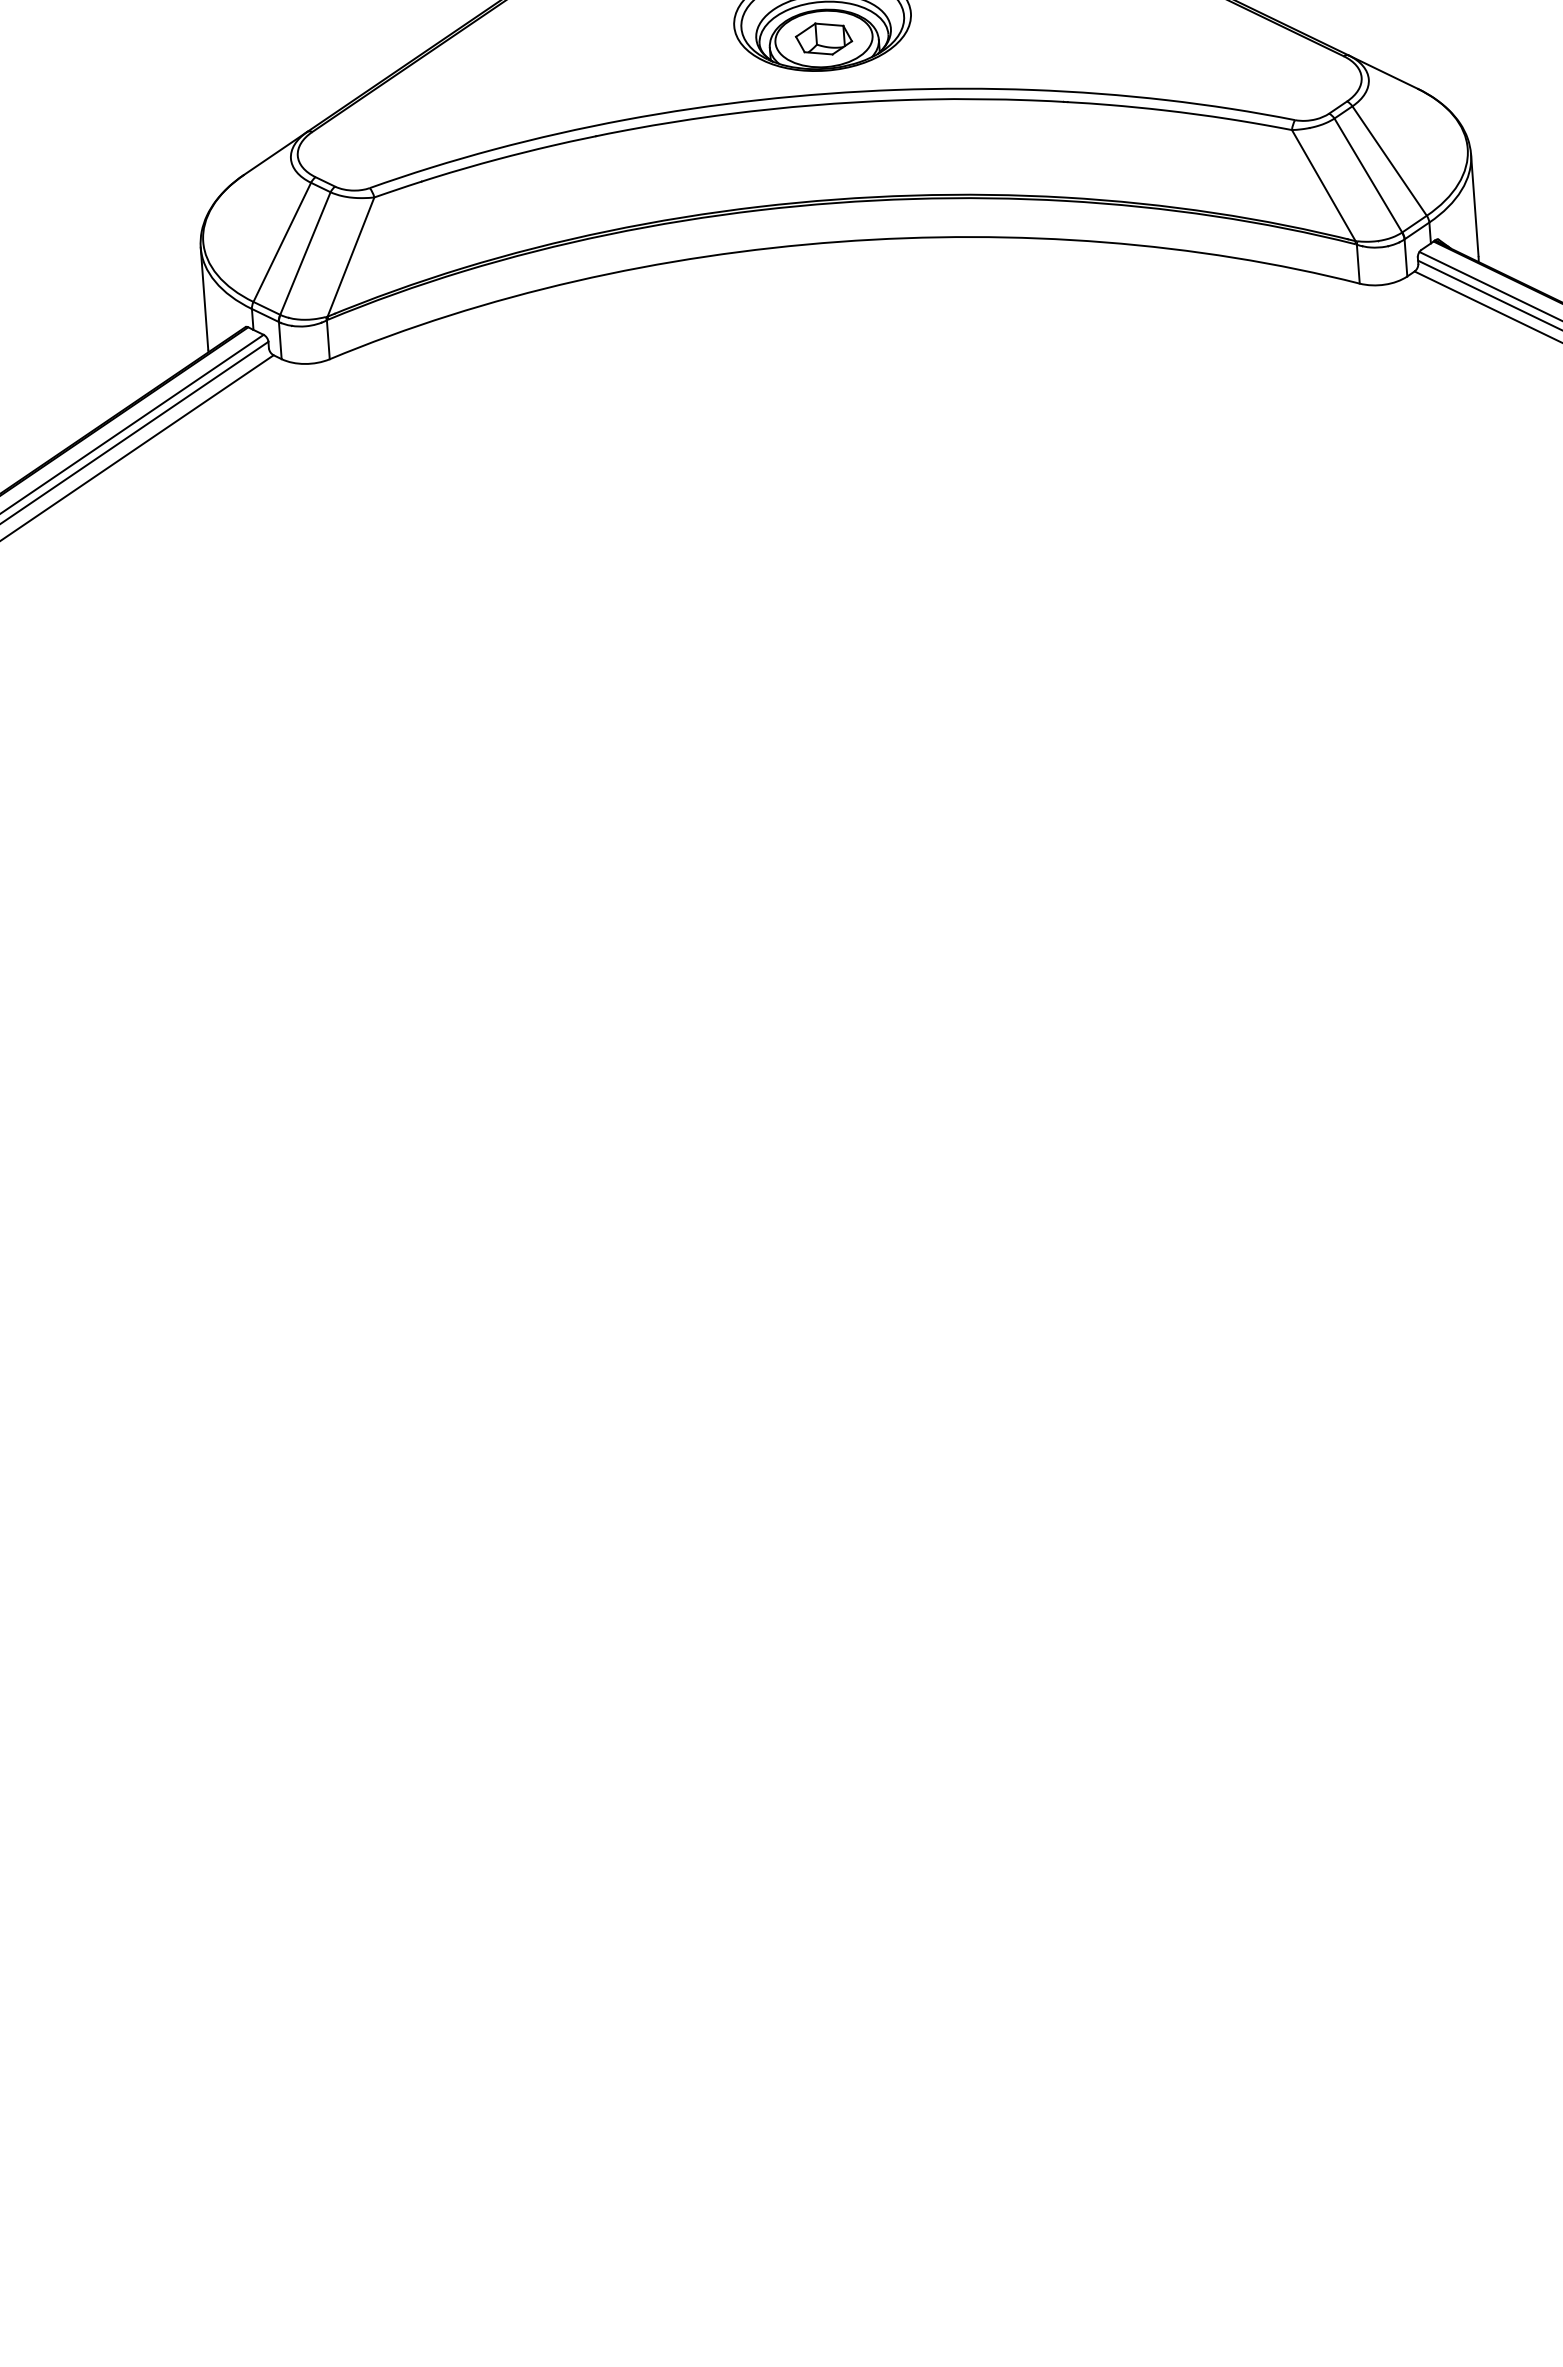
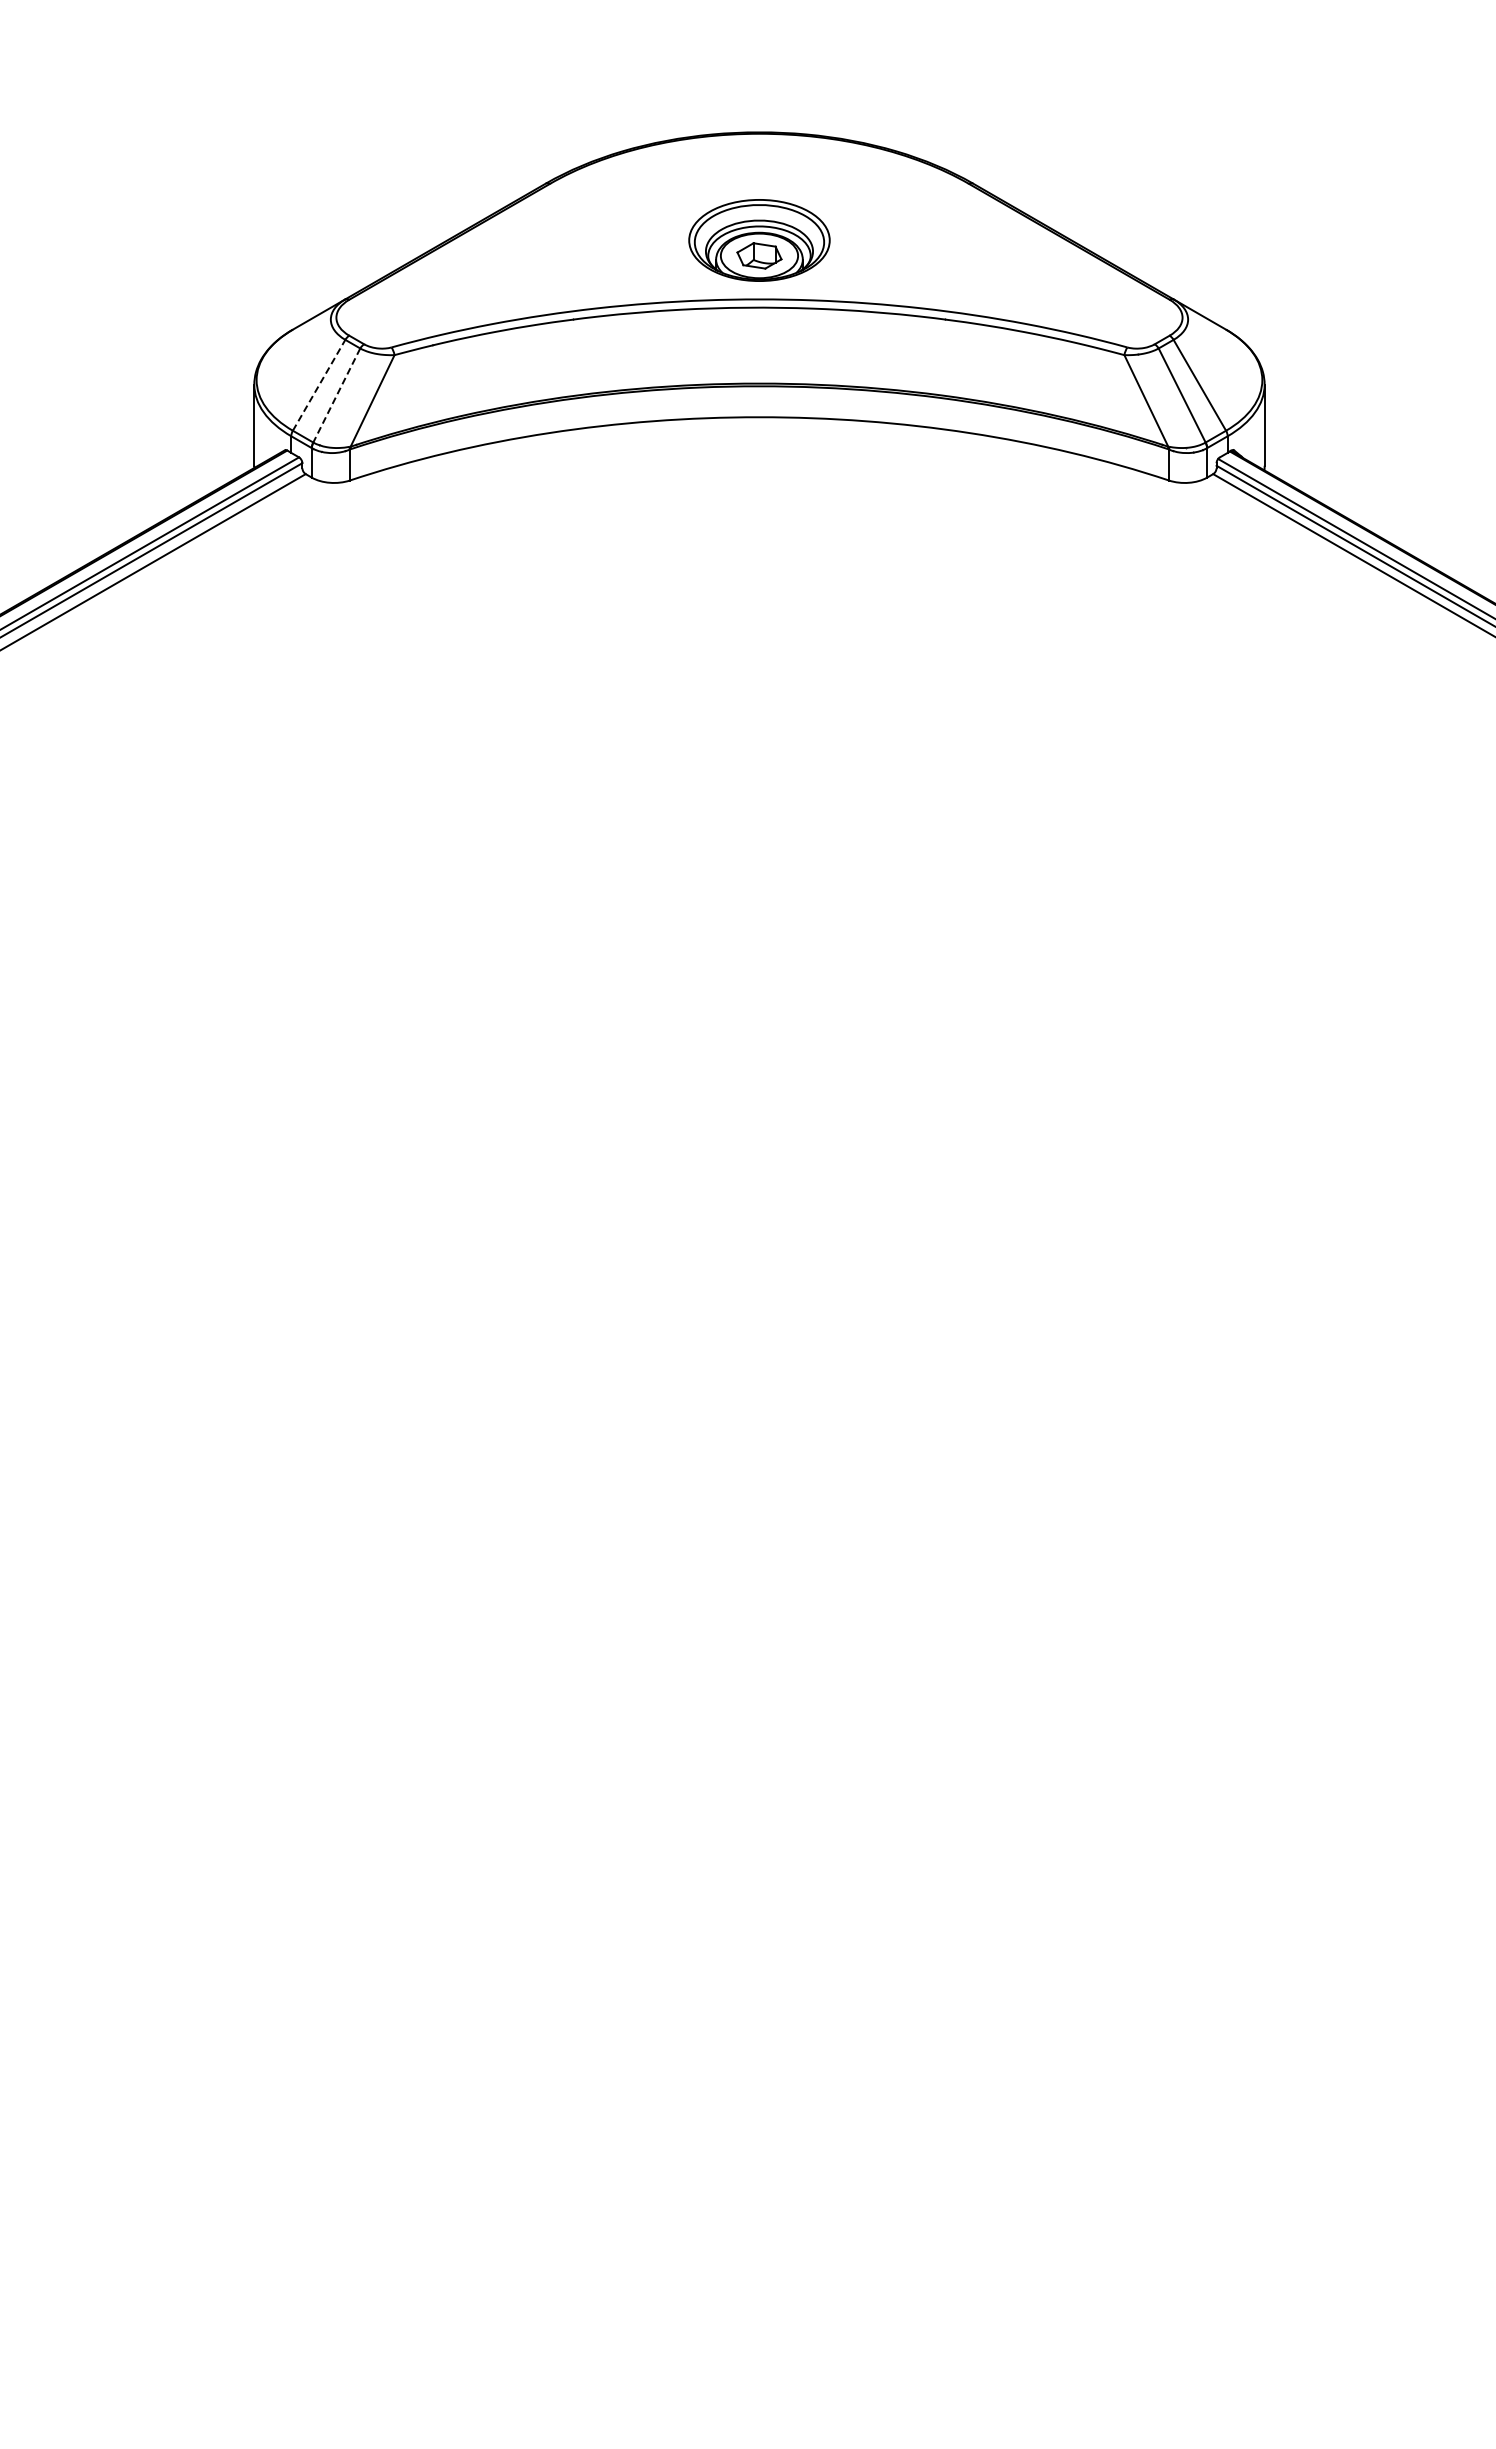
line: (282, 241) -> (319, 384), solid -> dashed
line: (305, 253) -> (336, 395), solid -> dashed

